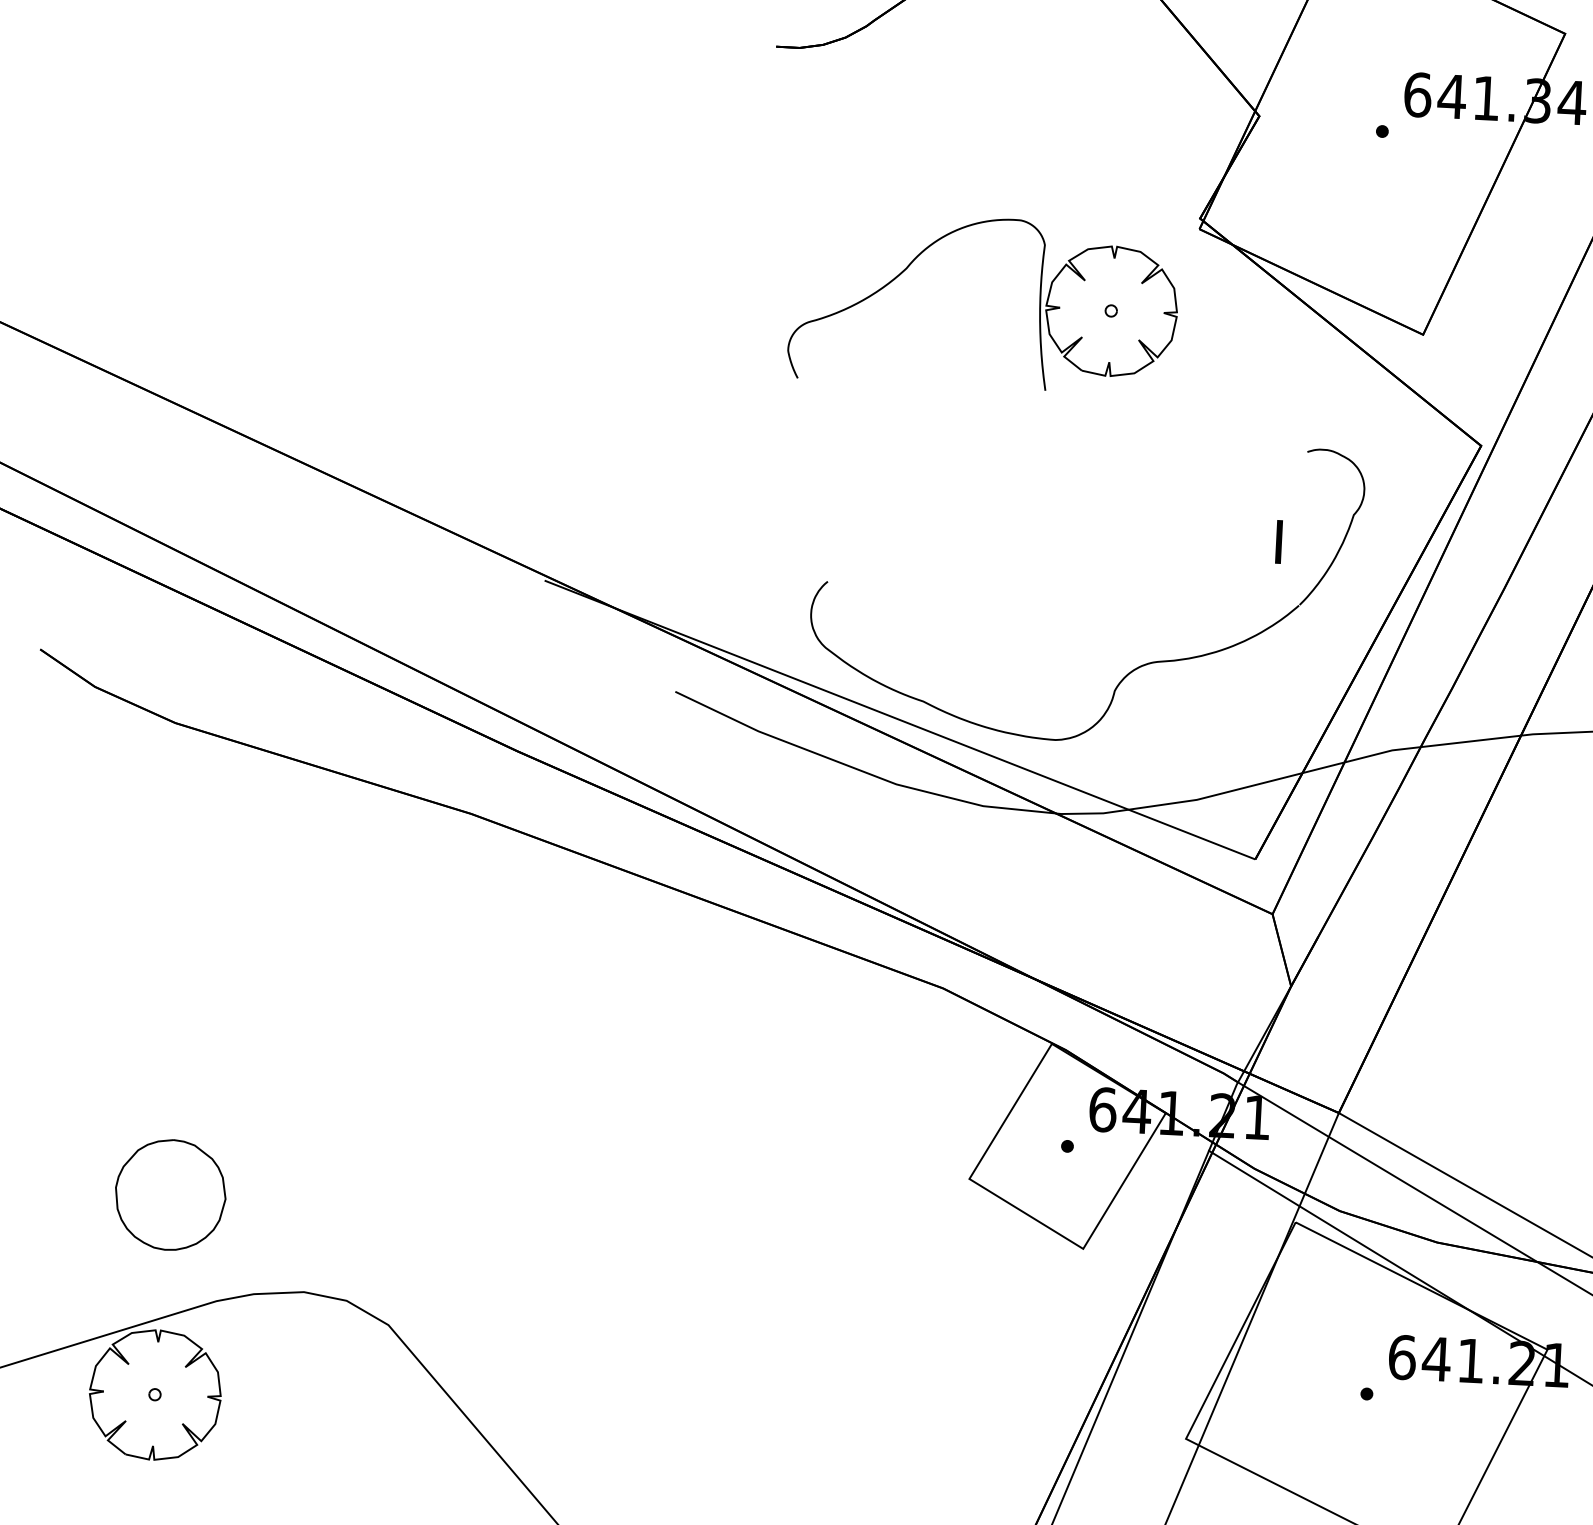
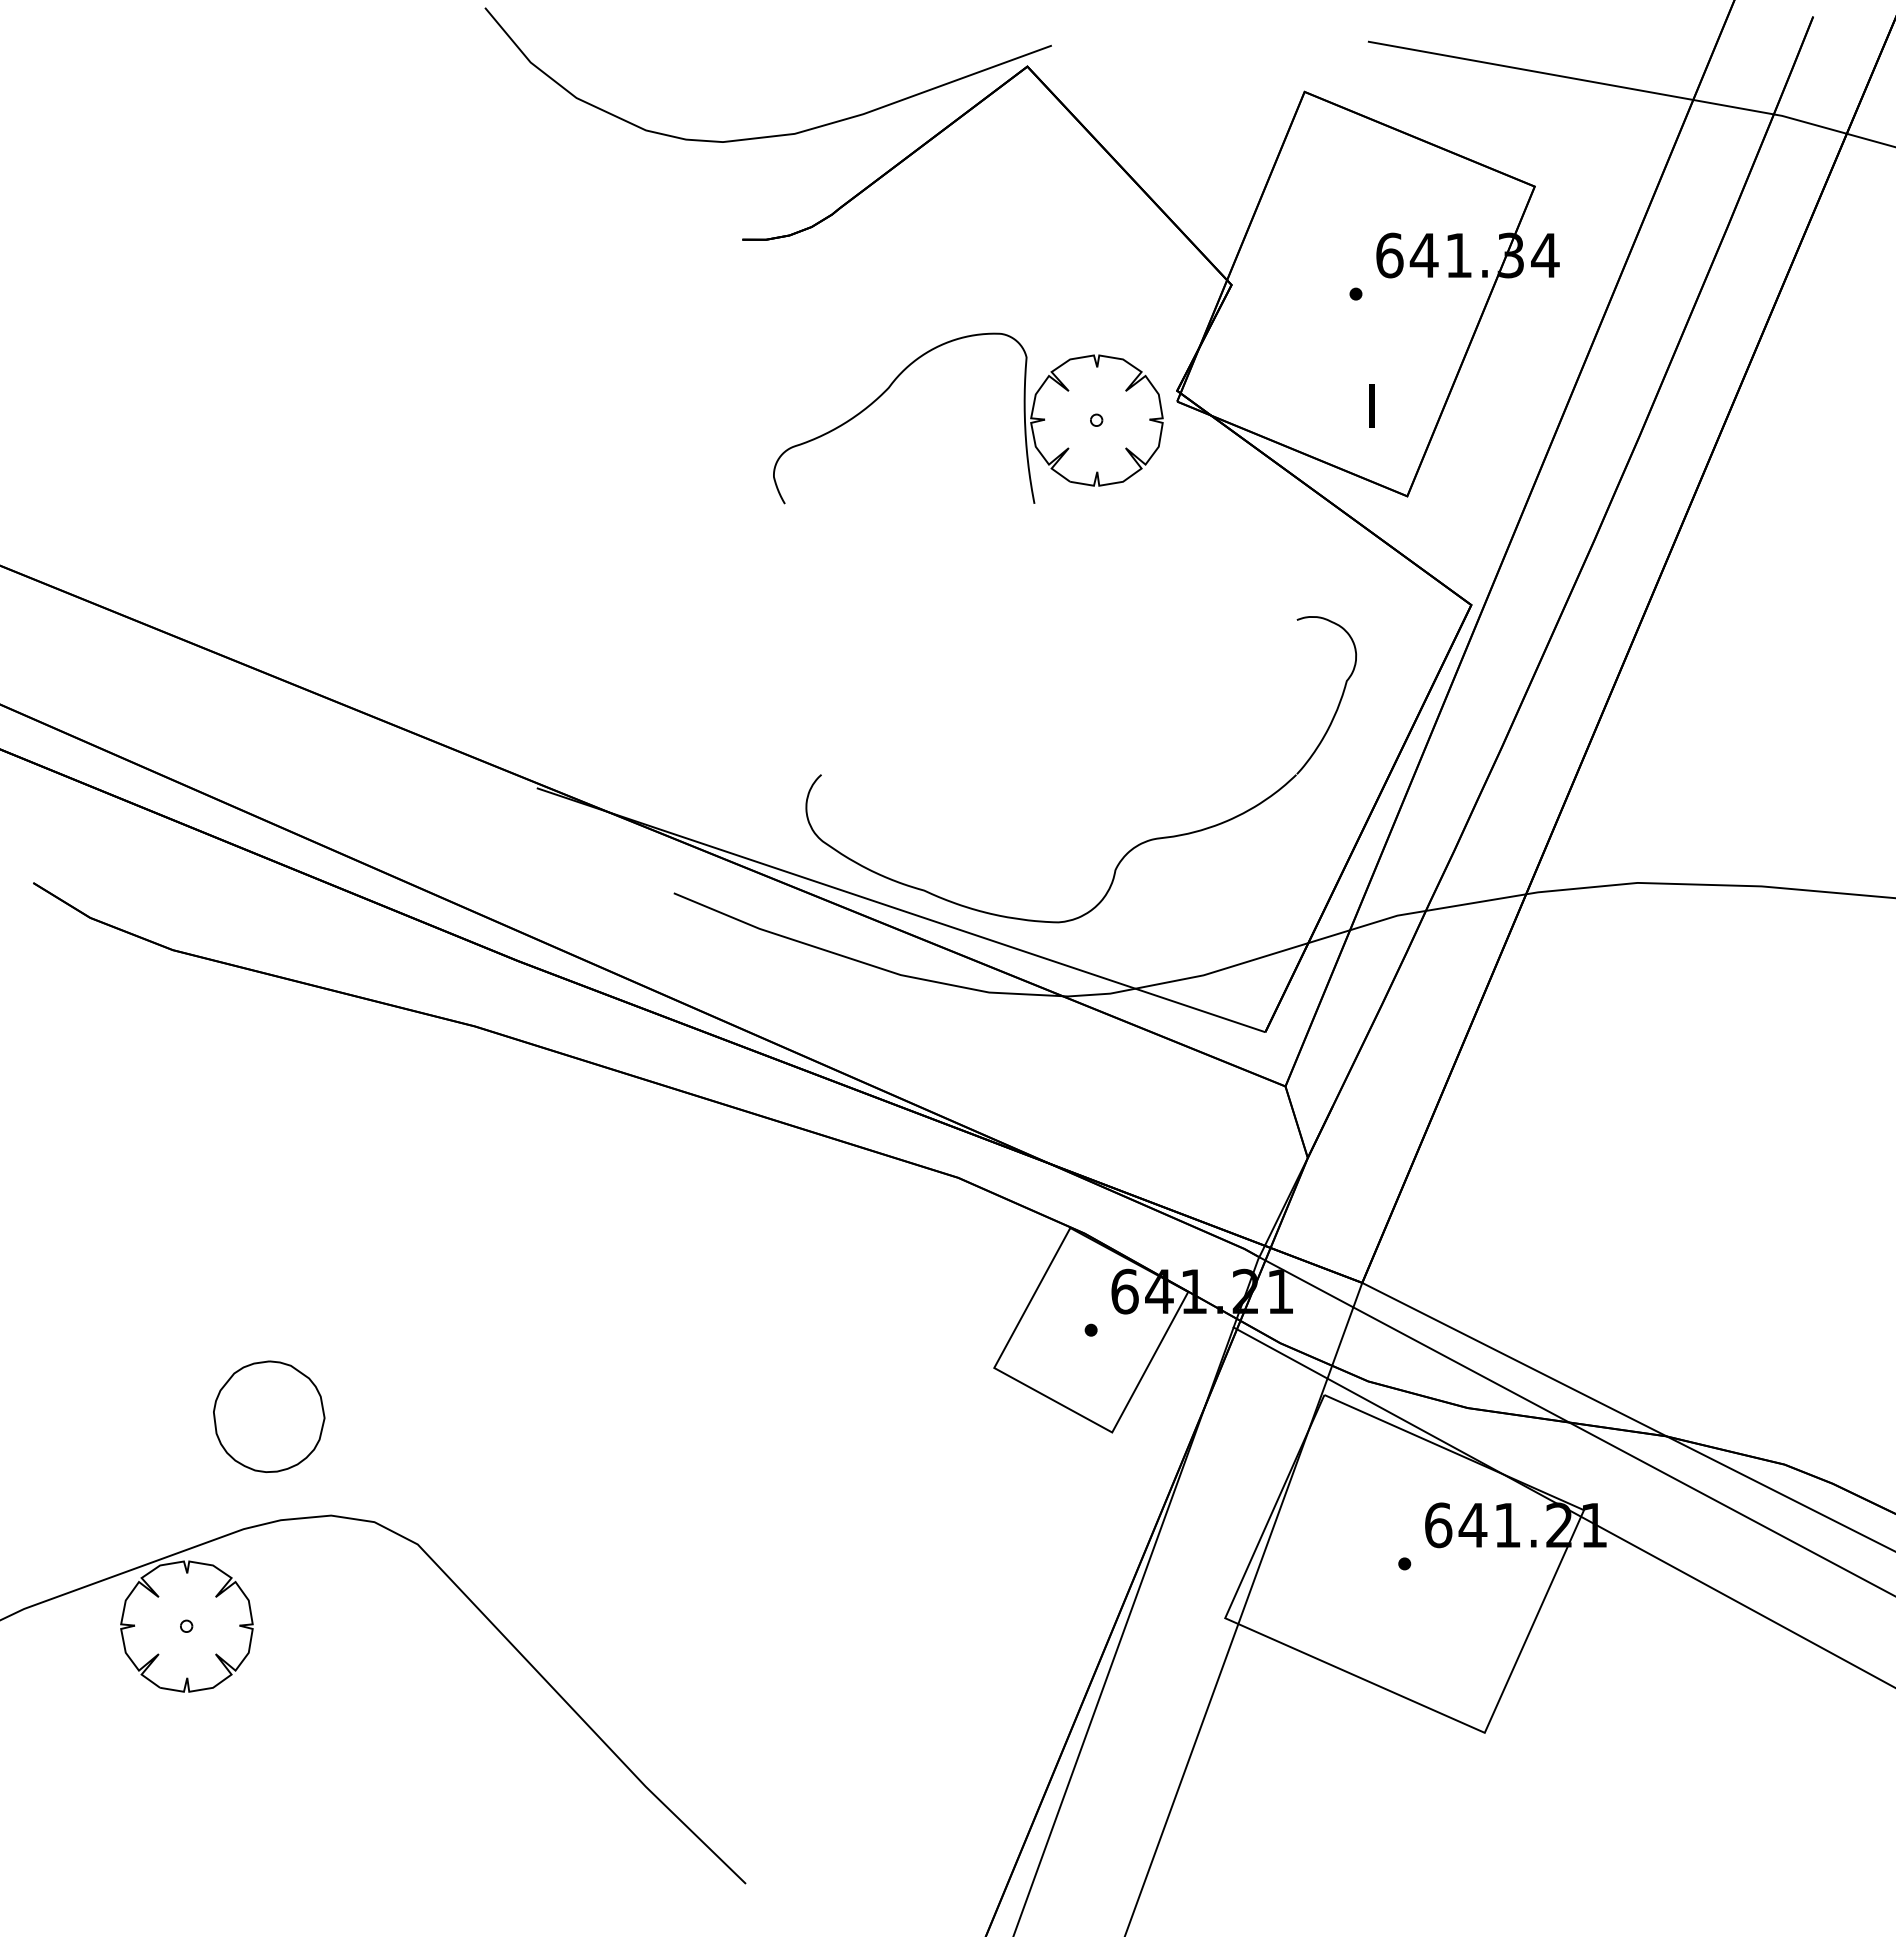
part: (1038, 301) -> (1023, 414), moved
text: (1278, 541) -> (1371, 405), moved
part: (170, 1194) -> (269, 1416), moved

